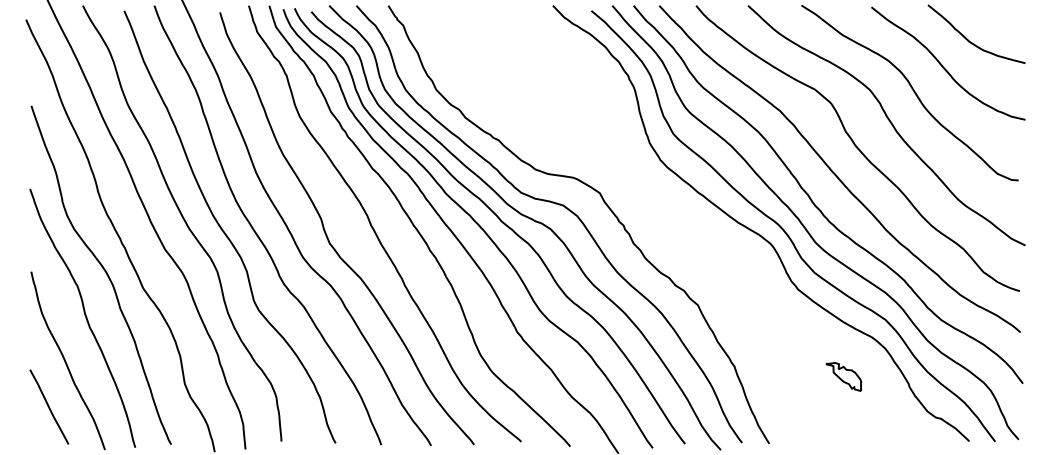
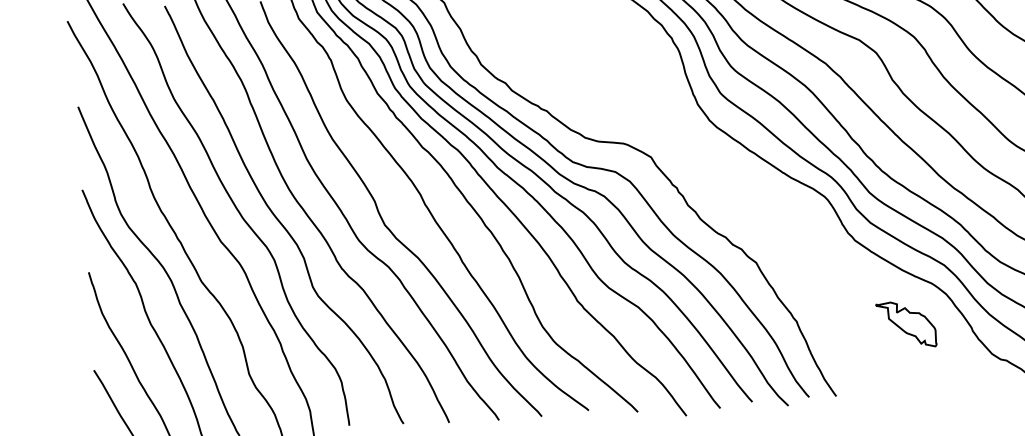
part: (843, 376) -> (906, 324), size x1.67

